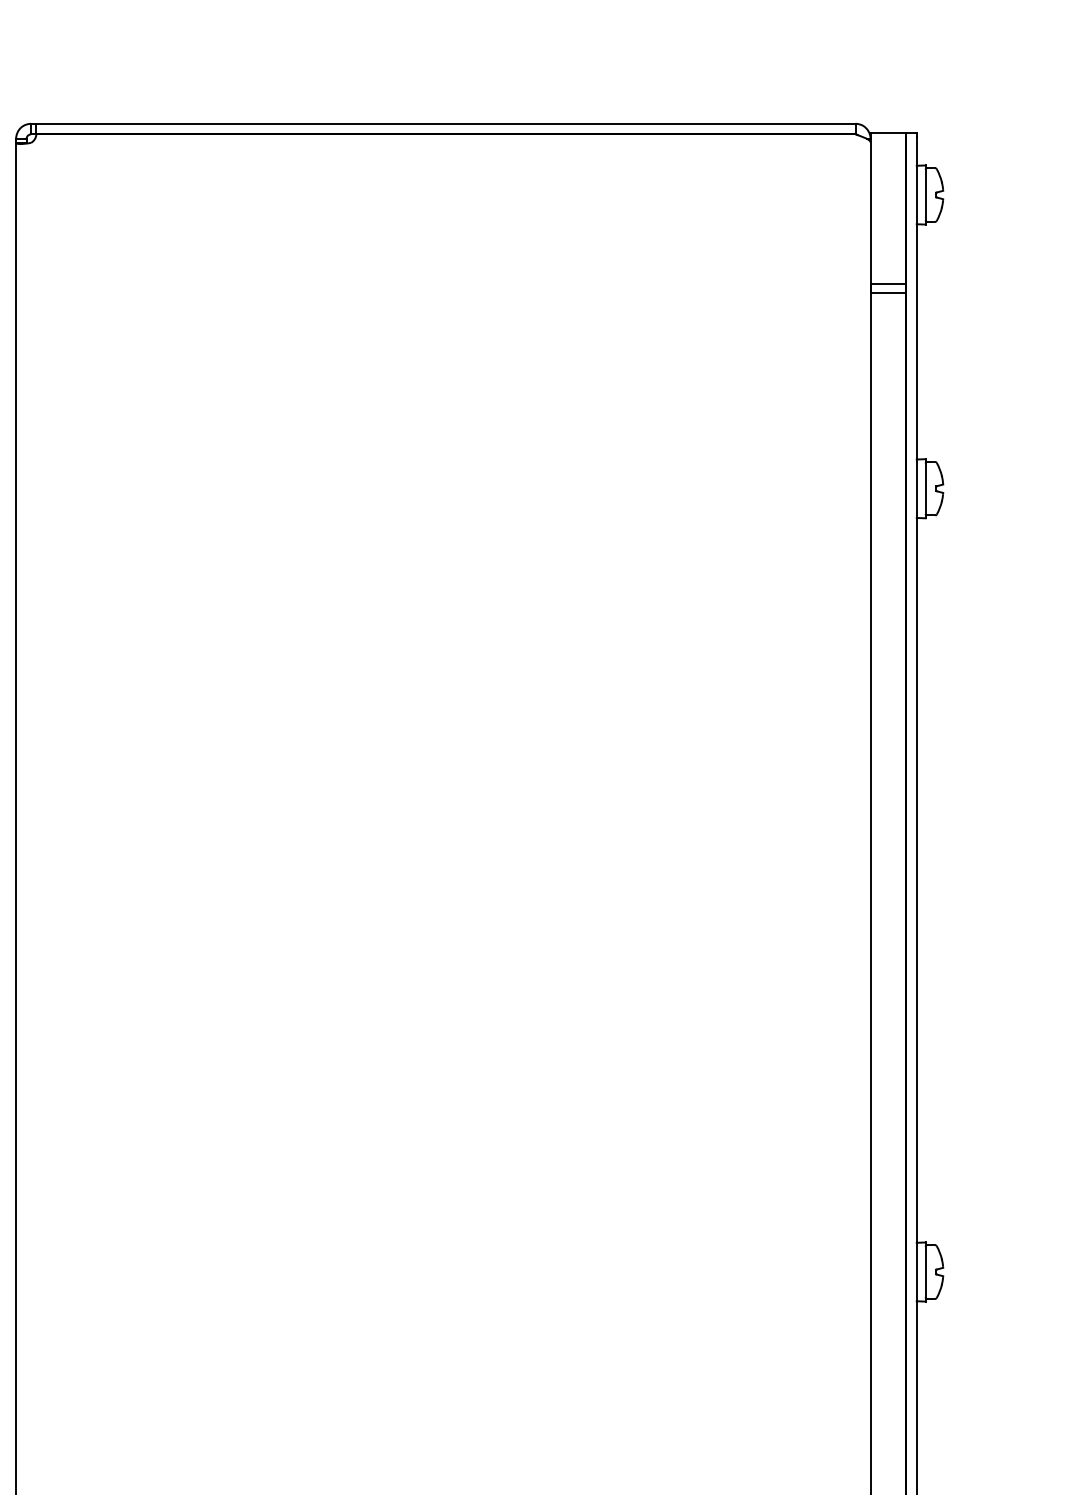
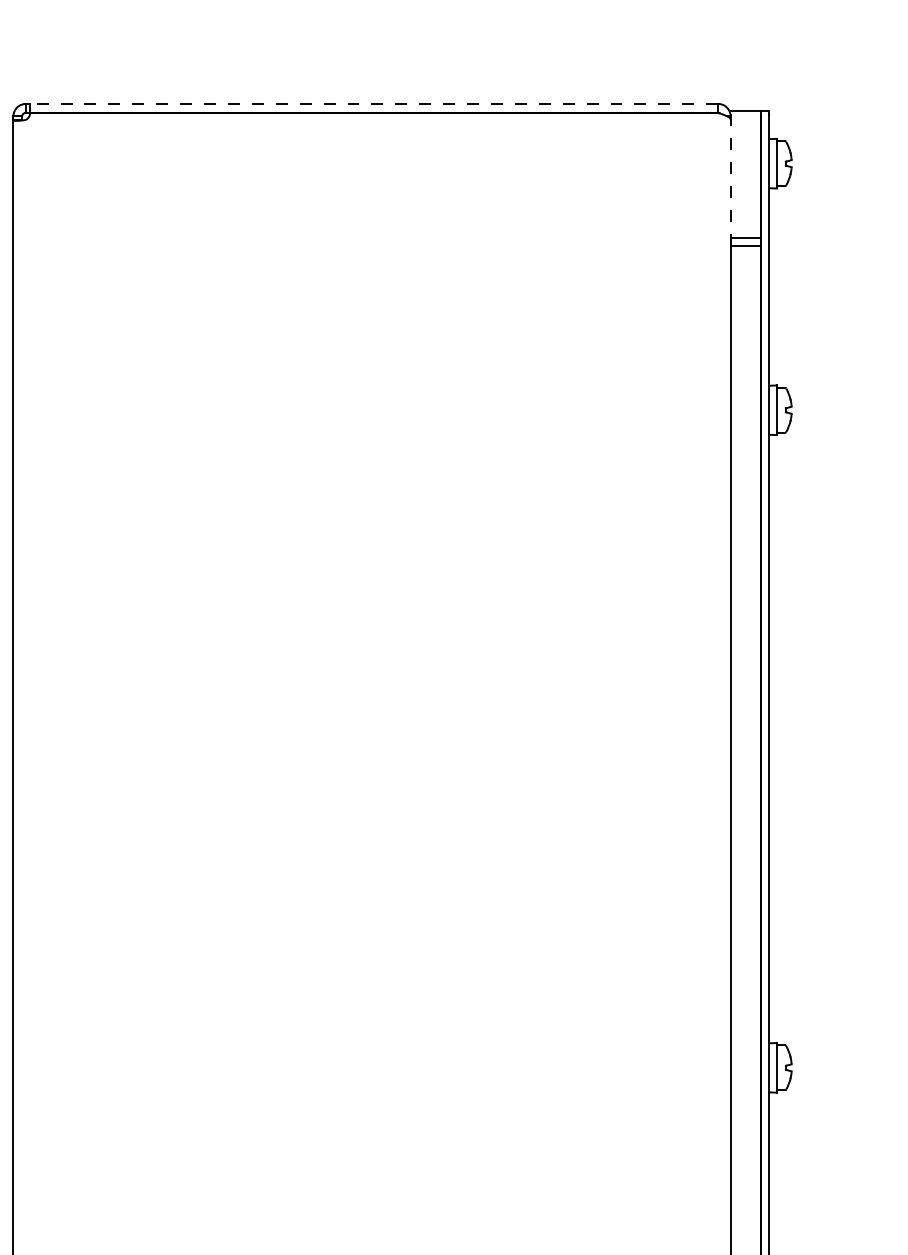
line: (445, 123) -> (373, 103), solid -> dashed
line: (870, 212) -> (730, 178), solid -> dashed

